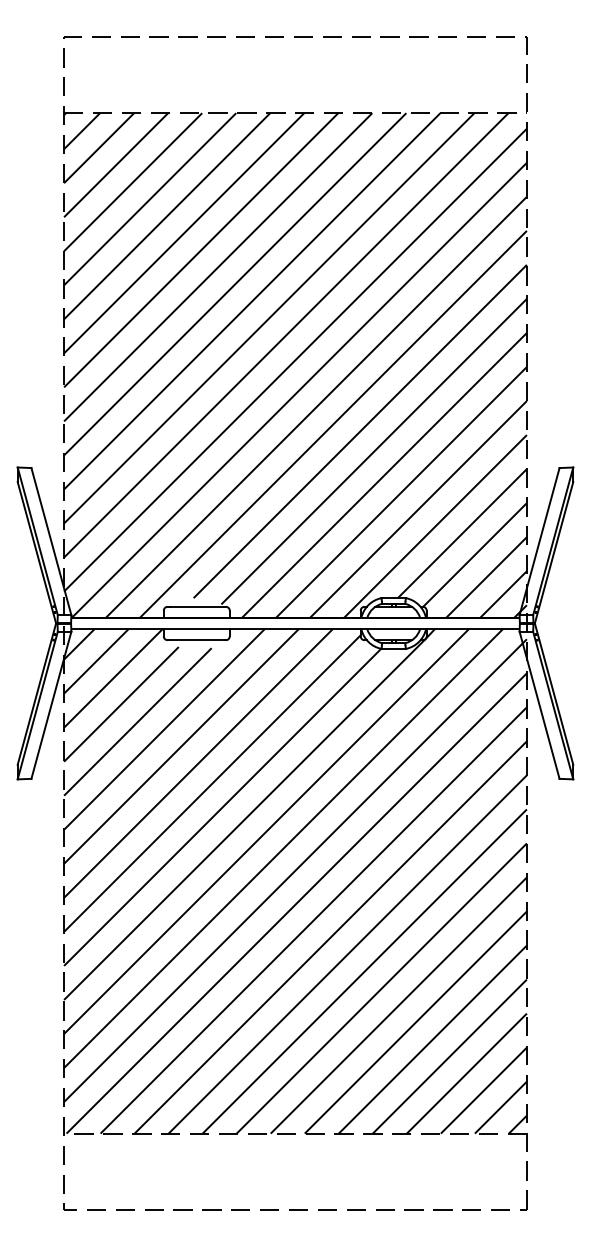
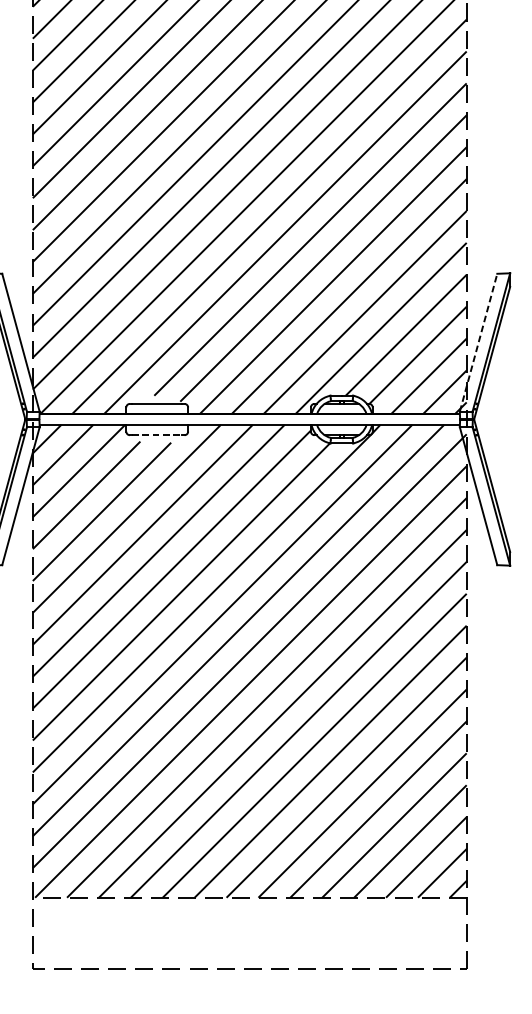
line: (539, 541) -> (478, 342), solid -> dashed
line: (196, 640) -> (156, 435), solid -> dashed

